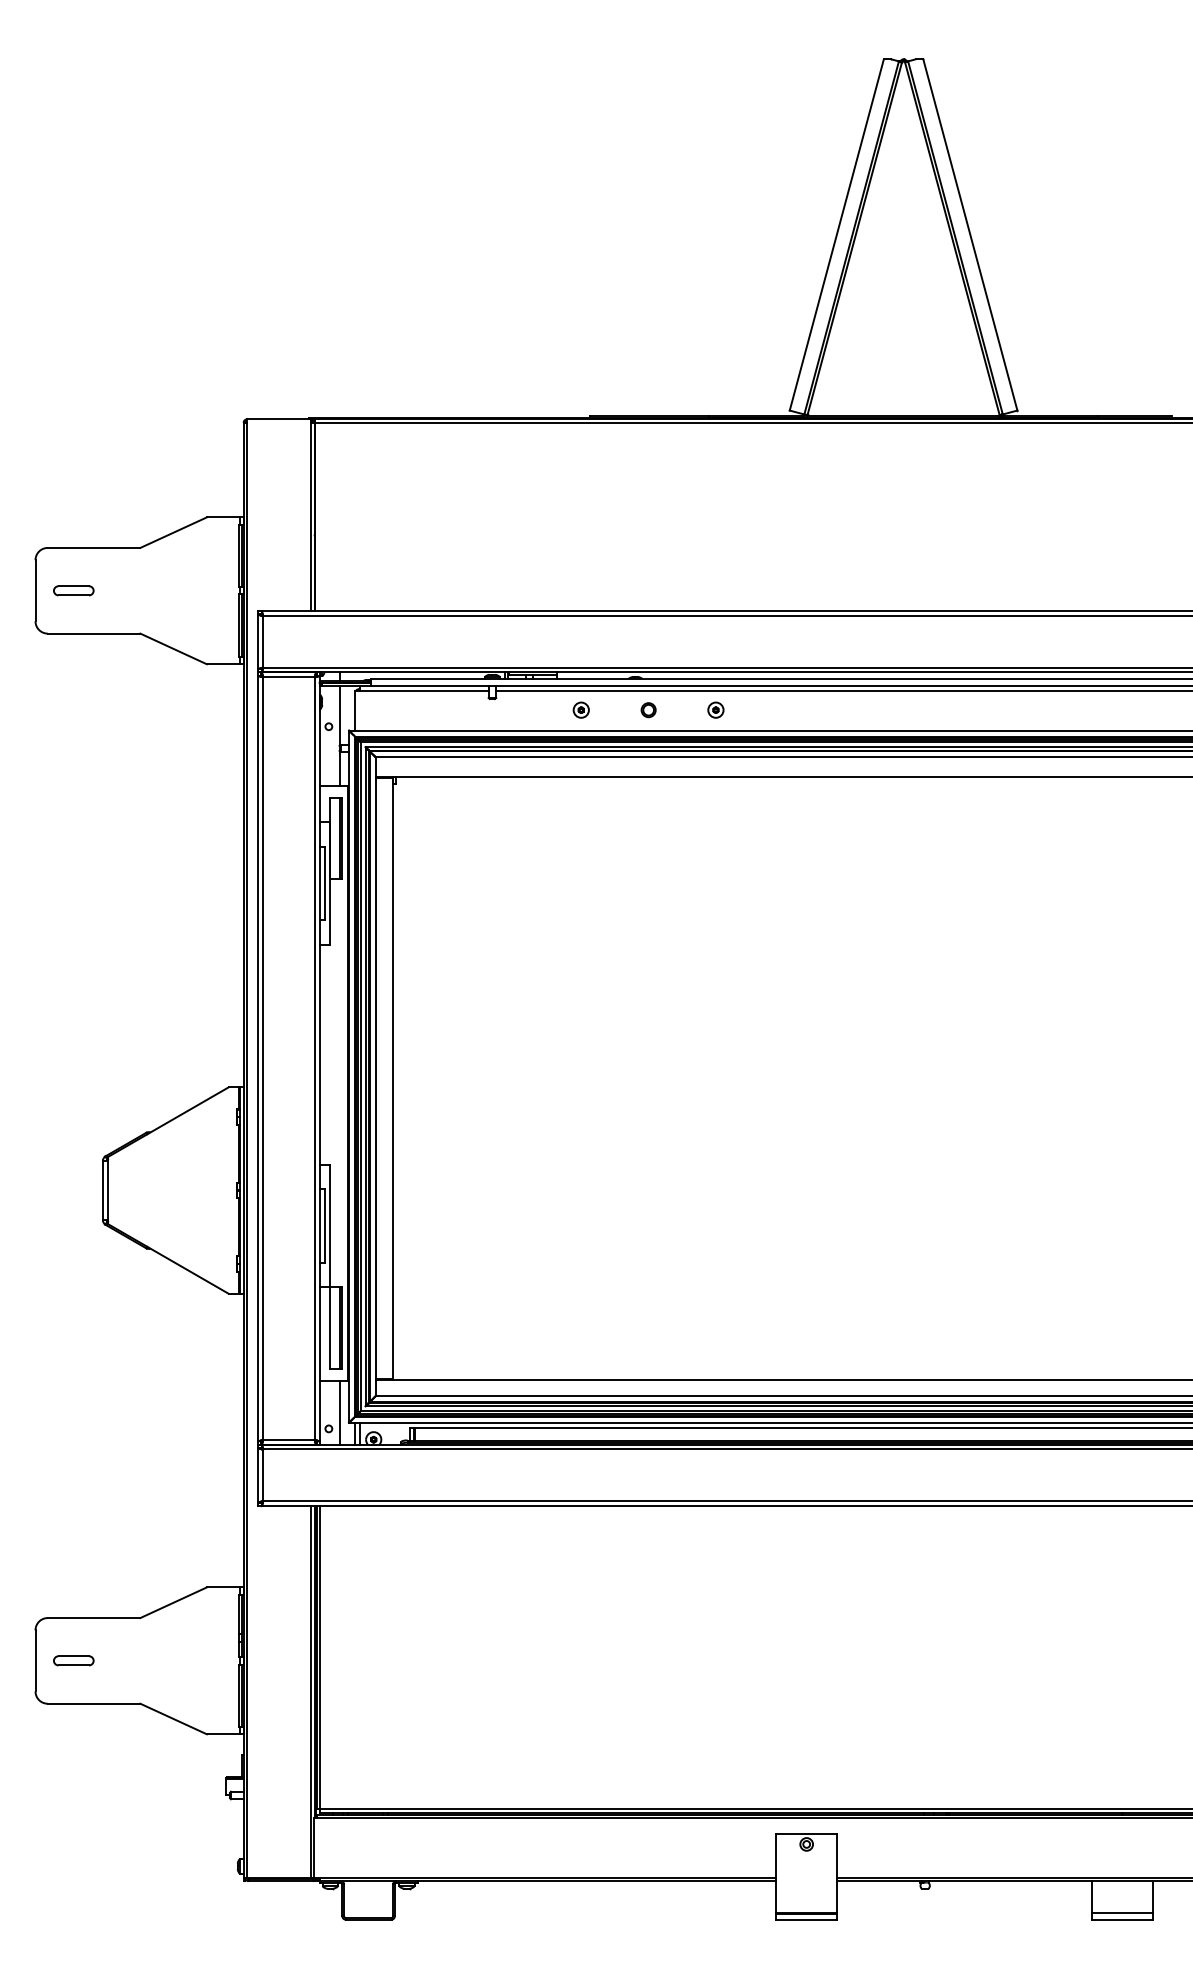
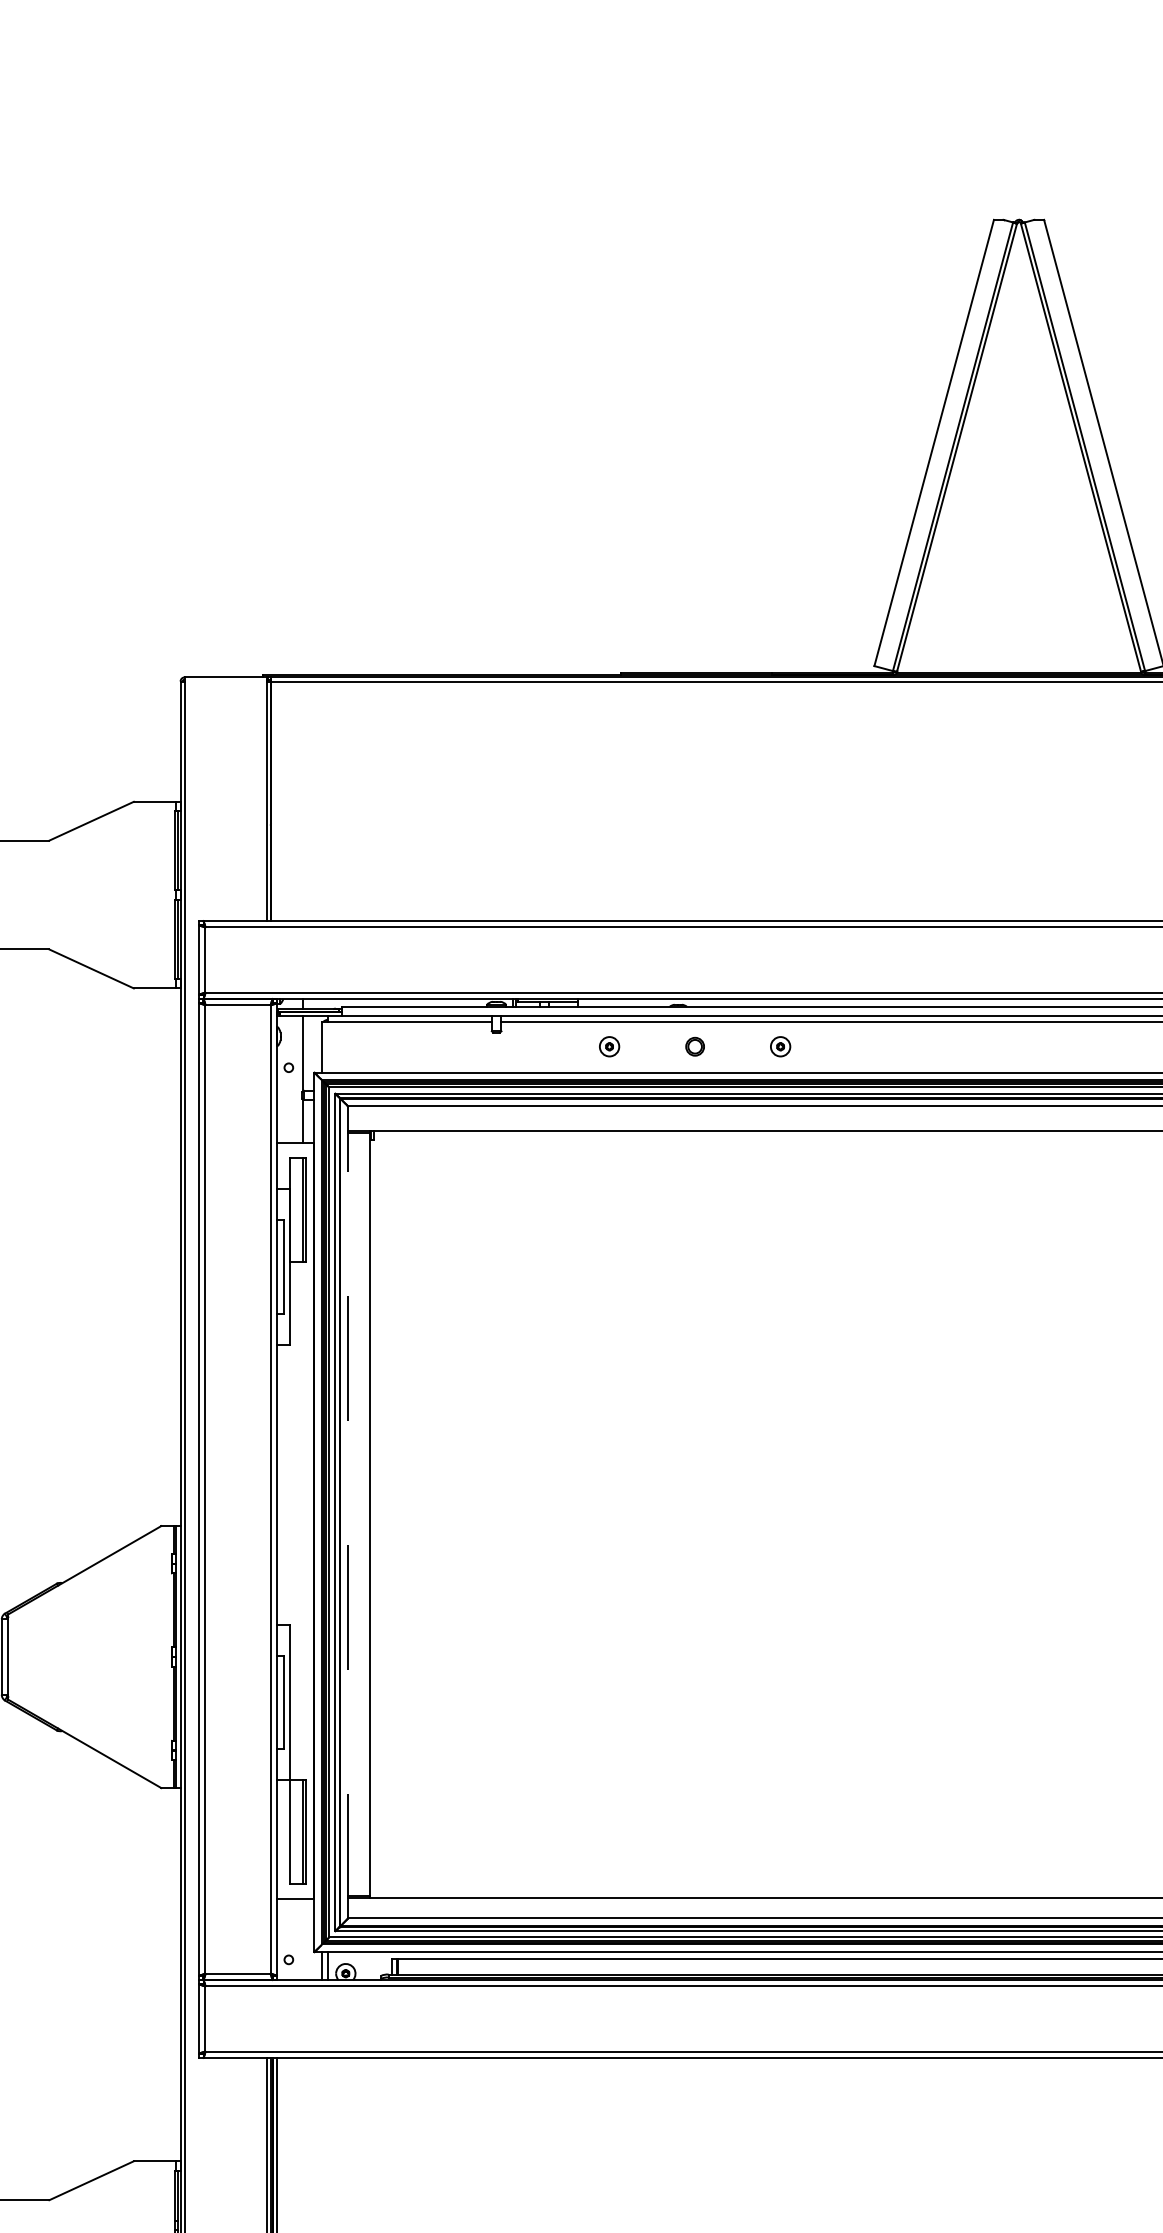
line: (375, 1076) -> (348, 1512), solid -> dashed
line: (339, 1412) -> (302, 1939), removed

